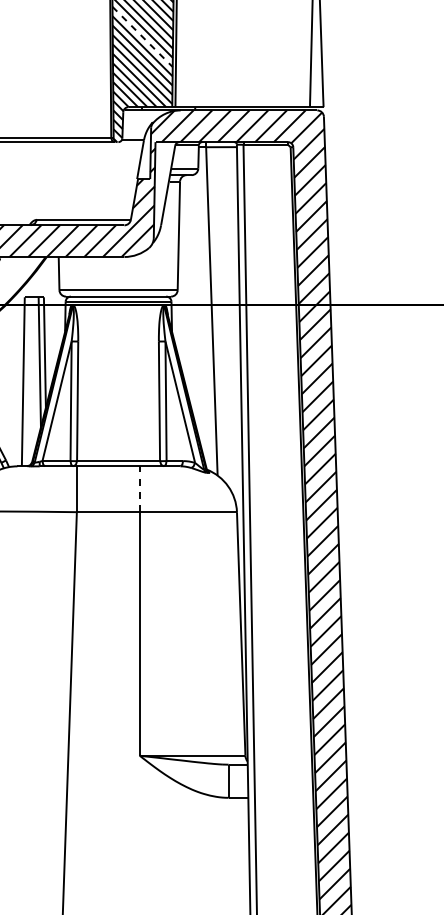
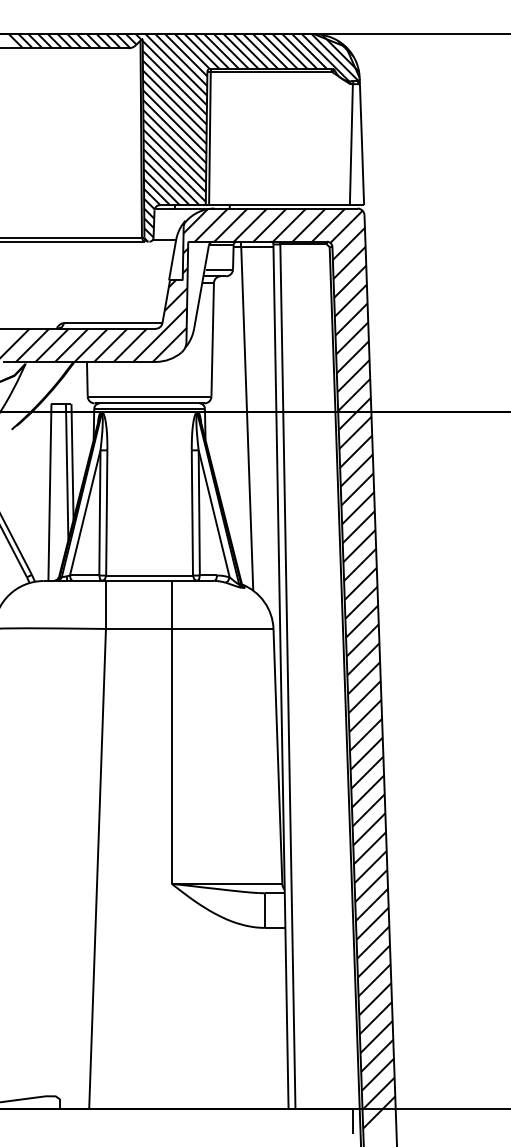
line: (142, 36) -> (174, 131), dashed -> solid
line: (139, 487) -> (171, 603), dashed -> solid

